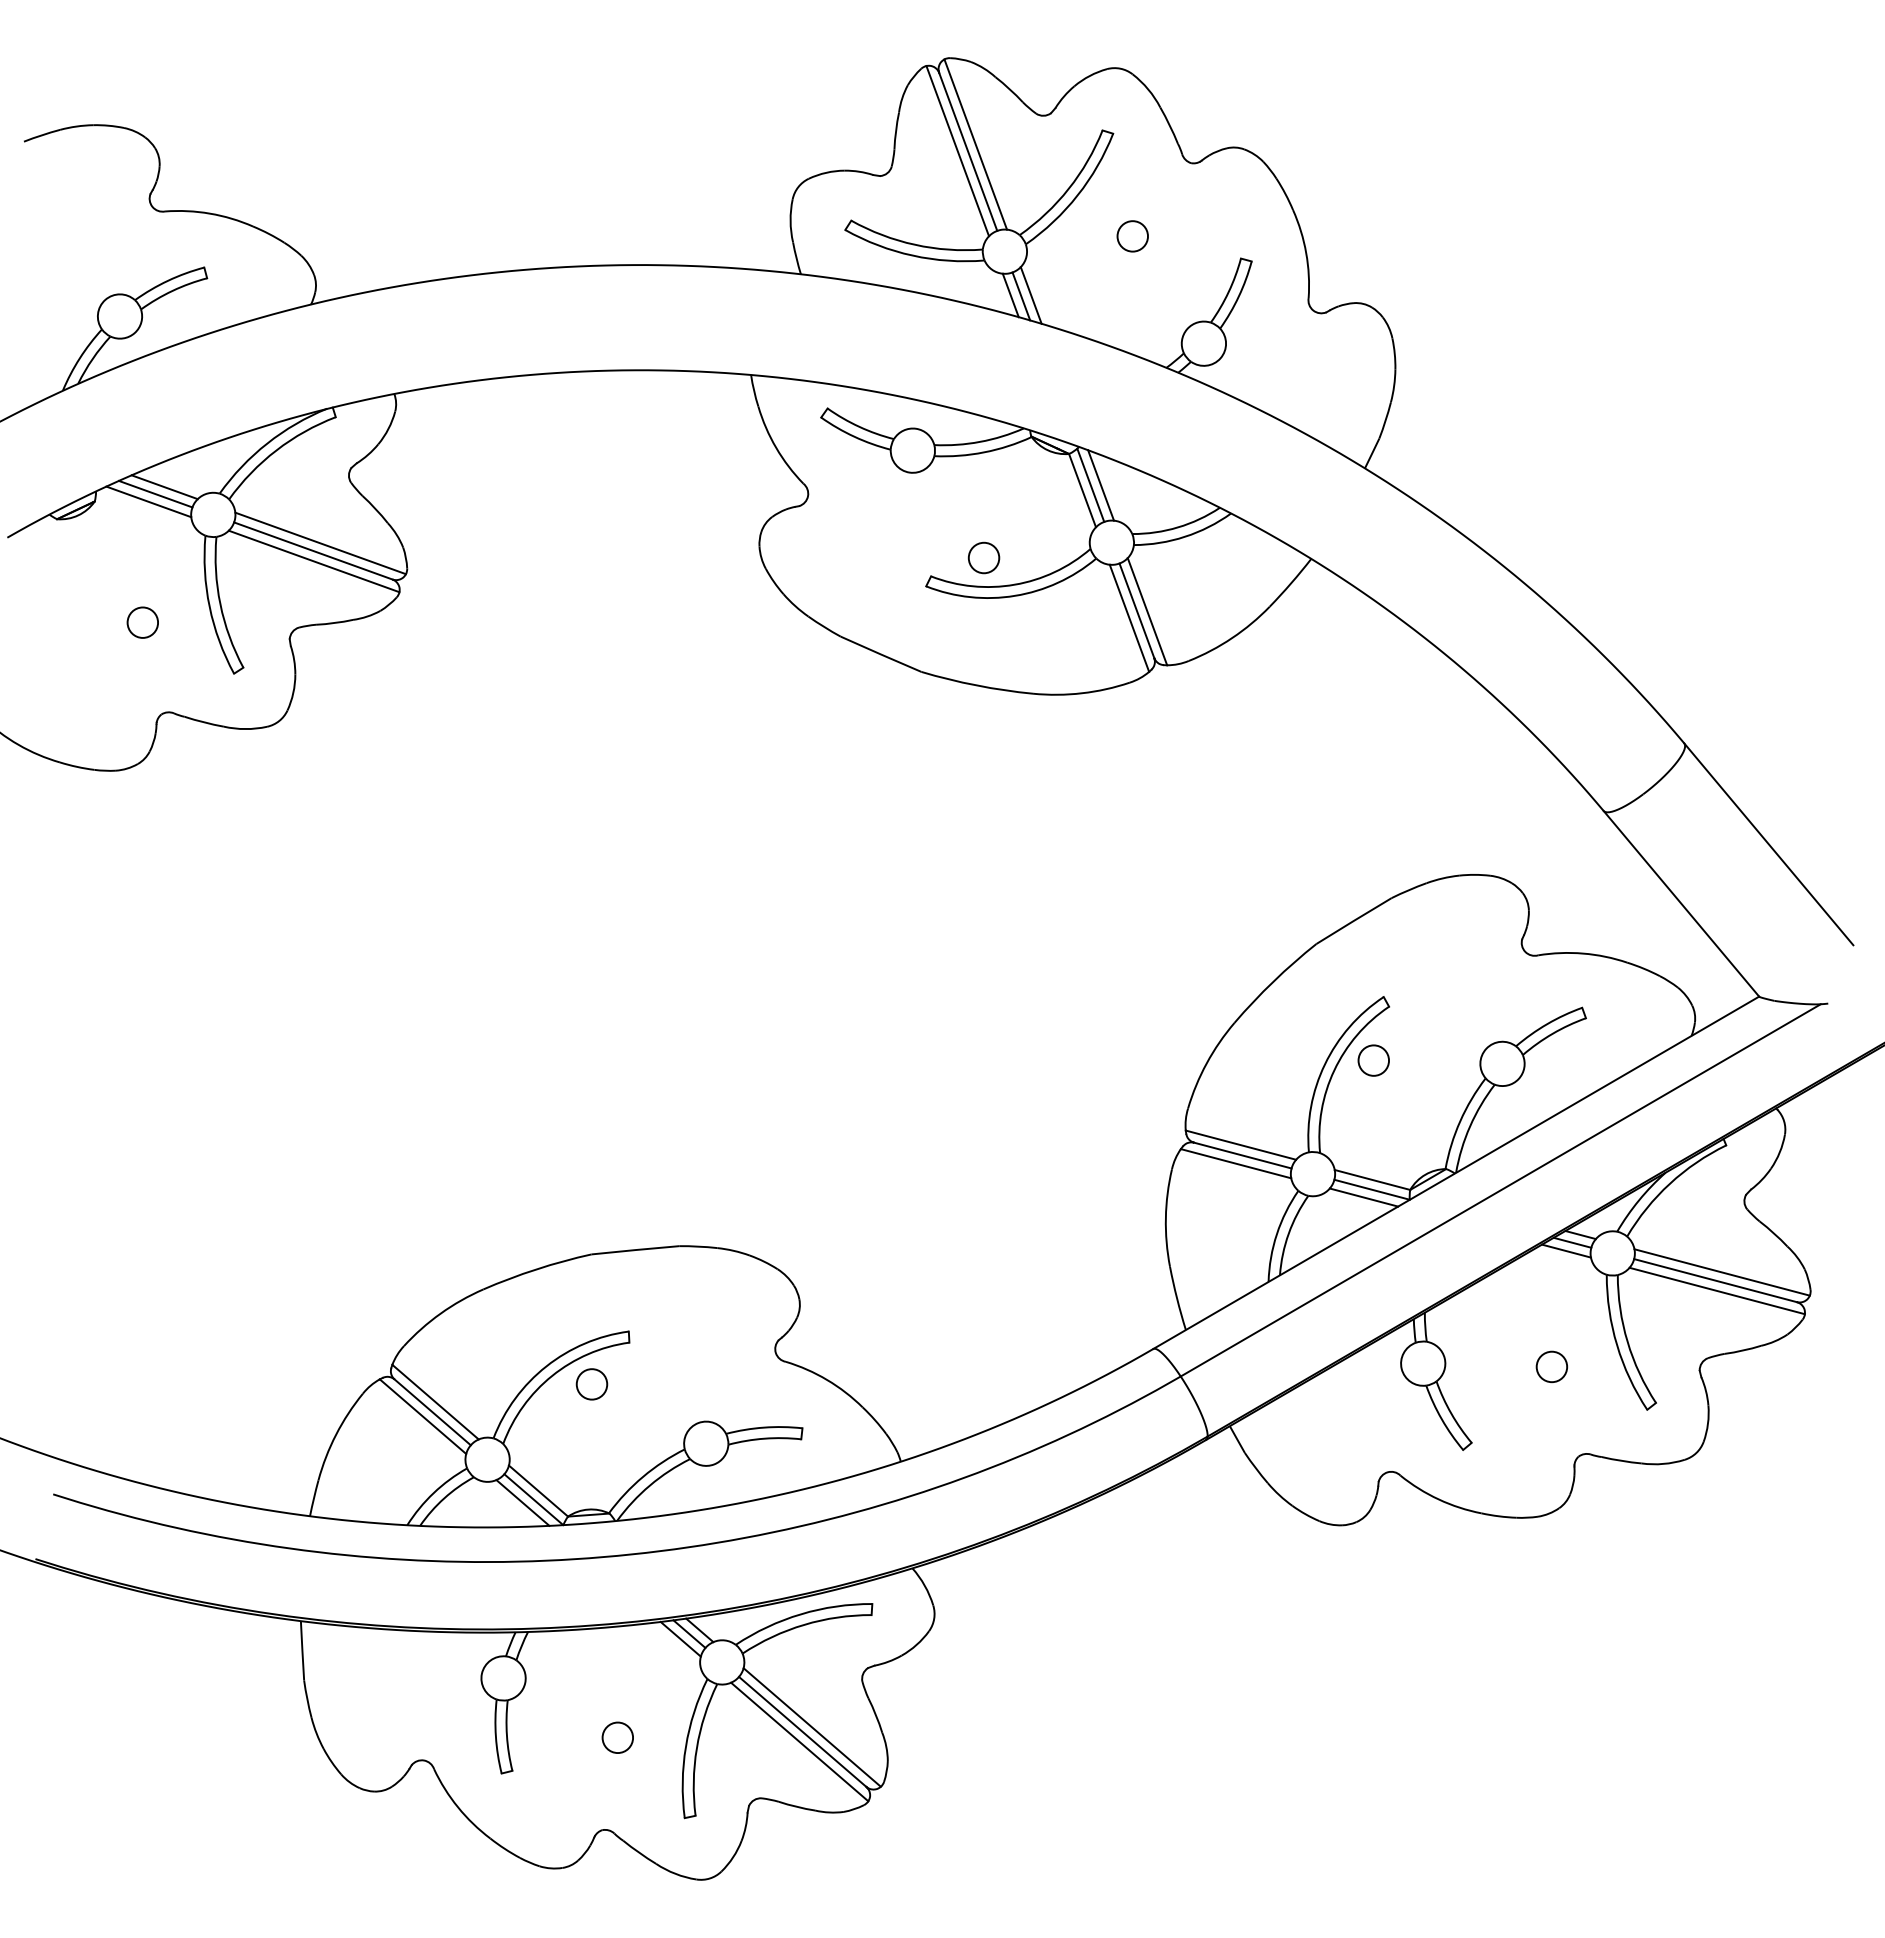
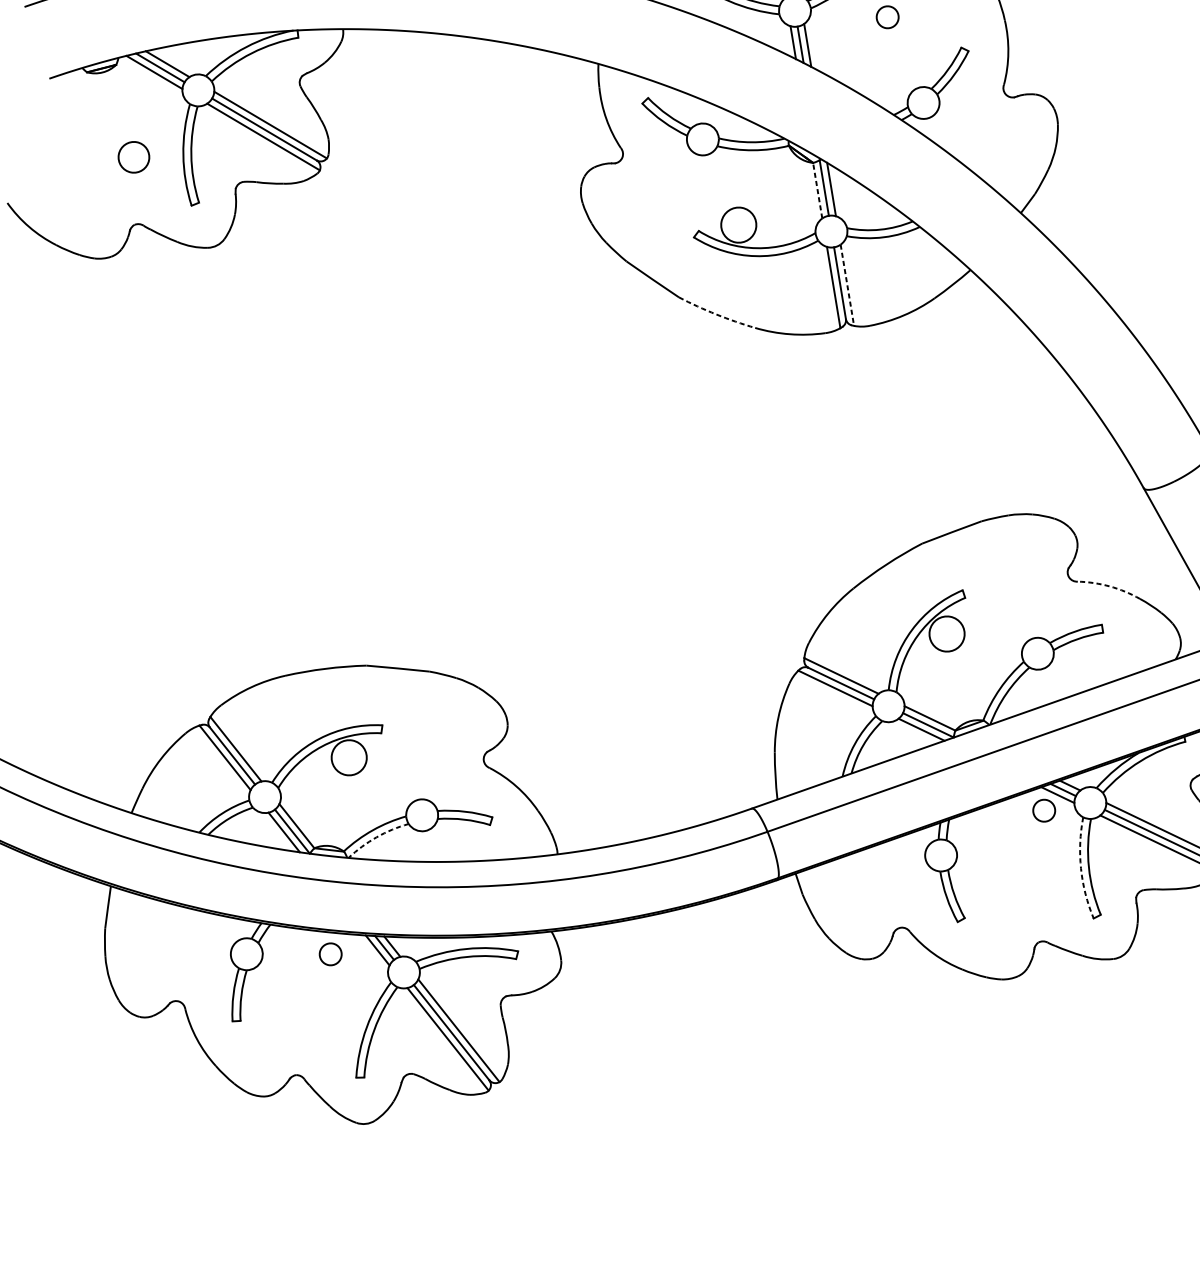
line: (1082, 490) -> (817, 190), solid -> dashed
circle: (983, 557) -> (738, 224), size x1.6
line: (1147, 612) -> (847, 285), solid -> dashed
circle: (142, 622) -> (133, 157), size x1.4
arc: (976, 685) -> (716, 314), solid -> dashed
arc: (1583, 953) -> (1110, 586), solid -> dashed
circle: (1373, 1060) -> (946, 633), size x1.6
arc: (1617, 1345) -> (1081, 868), solid -> dashed
circle: (1551, 1366) -> (1043, 810), moved
circle: (591, 1384) -> (348, 757), size x1.6
arc: (649, 1485) -> (376, 837), solid -> dashed
circle: (617, 1737) -> (330, 954), moved

